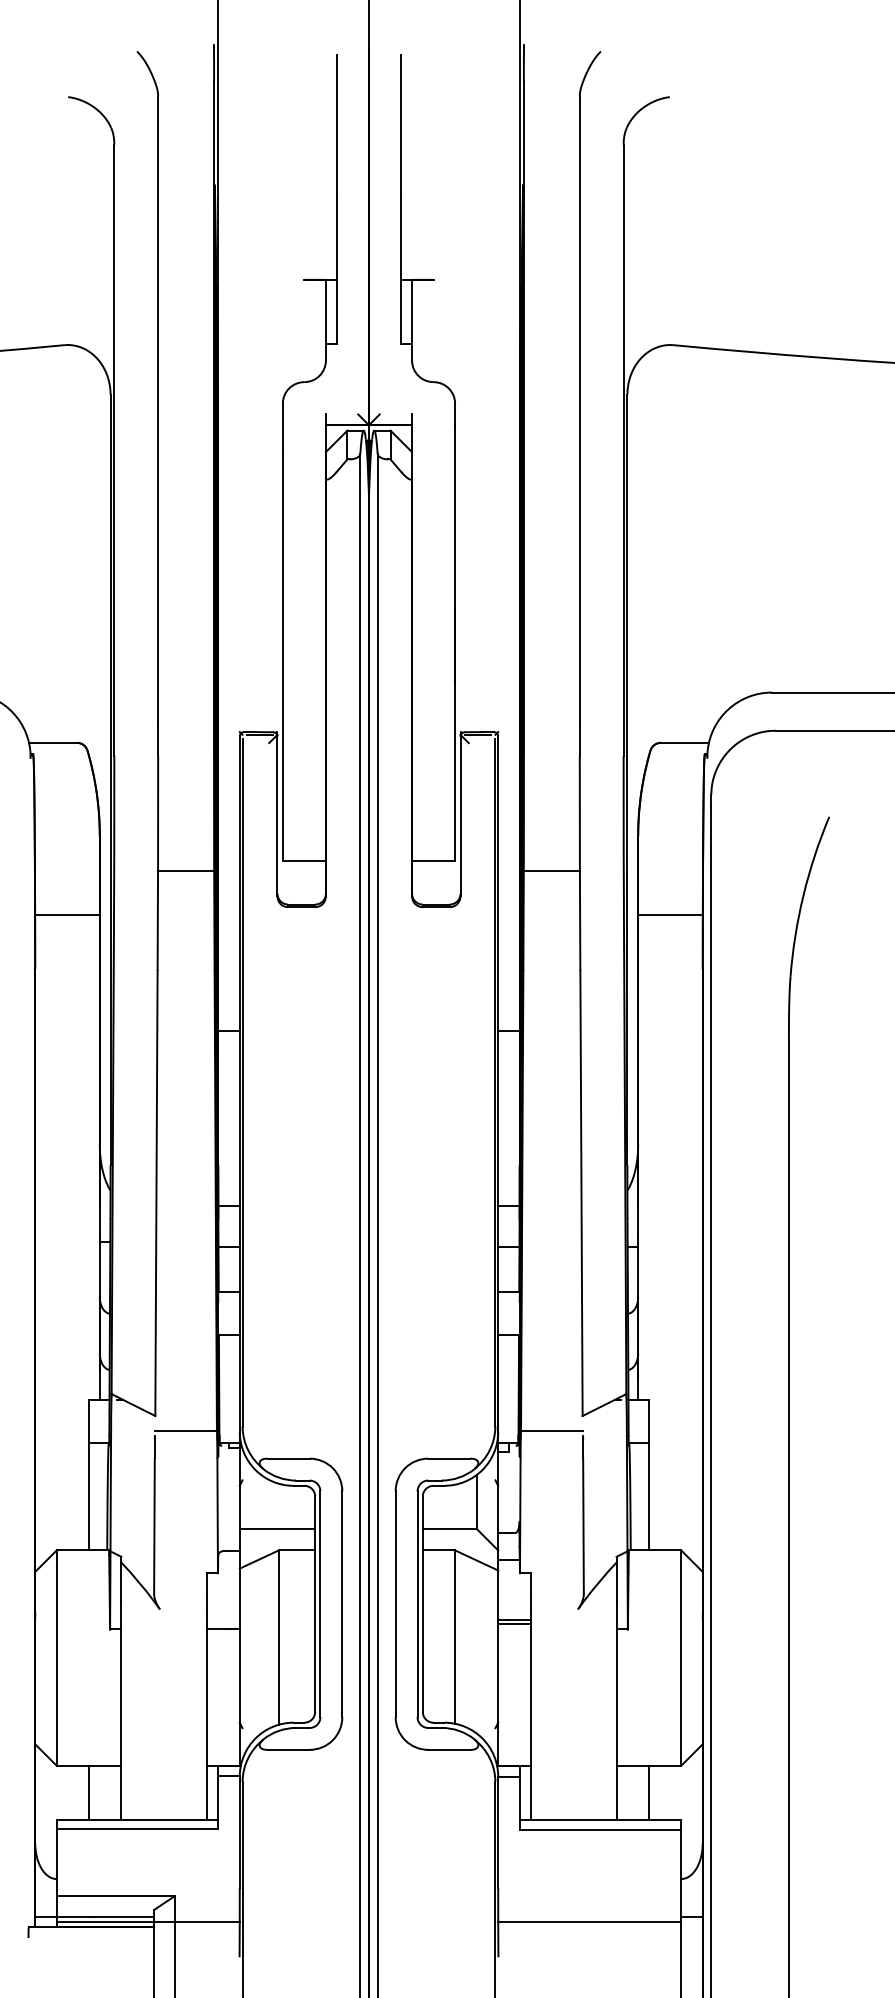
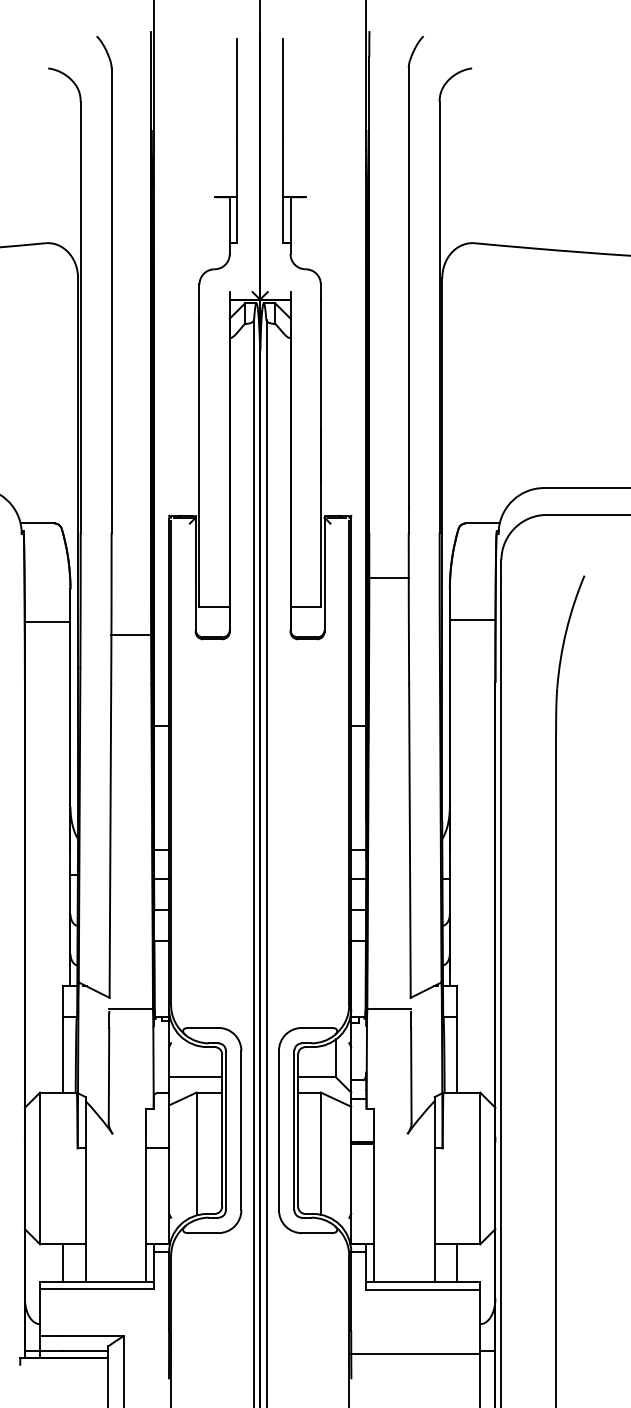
line: (185, 871) -> (130, 634), moved
line: (551, 871) -> (388, 578), moved
line: (67, 915) -> (47, 621), moved
line: (670, 915) -> (472, 620), moved
line: (147, 1921) -> (104, 1354), removed

